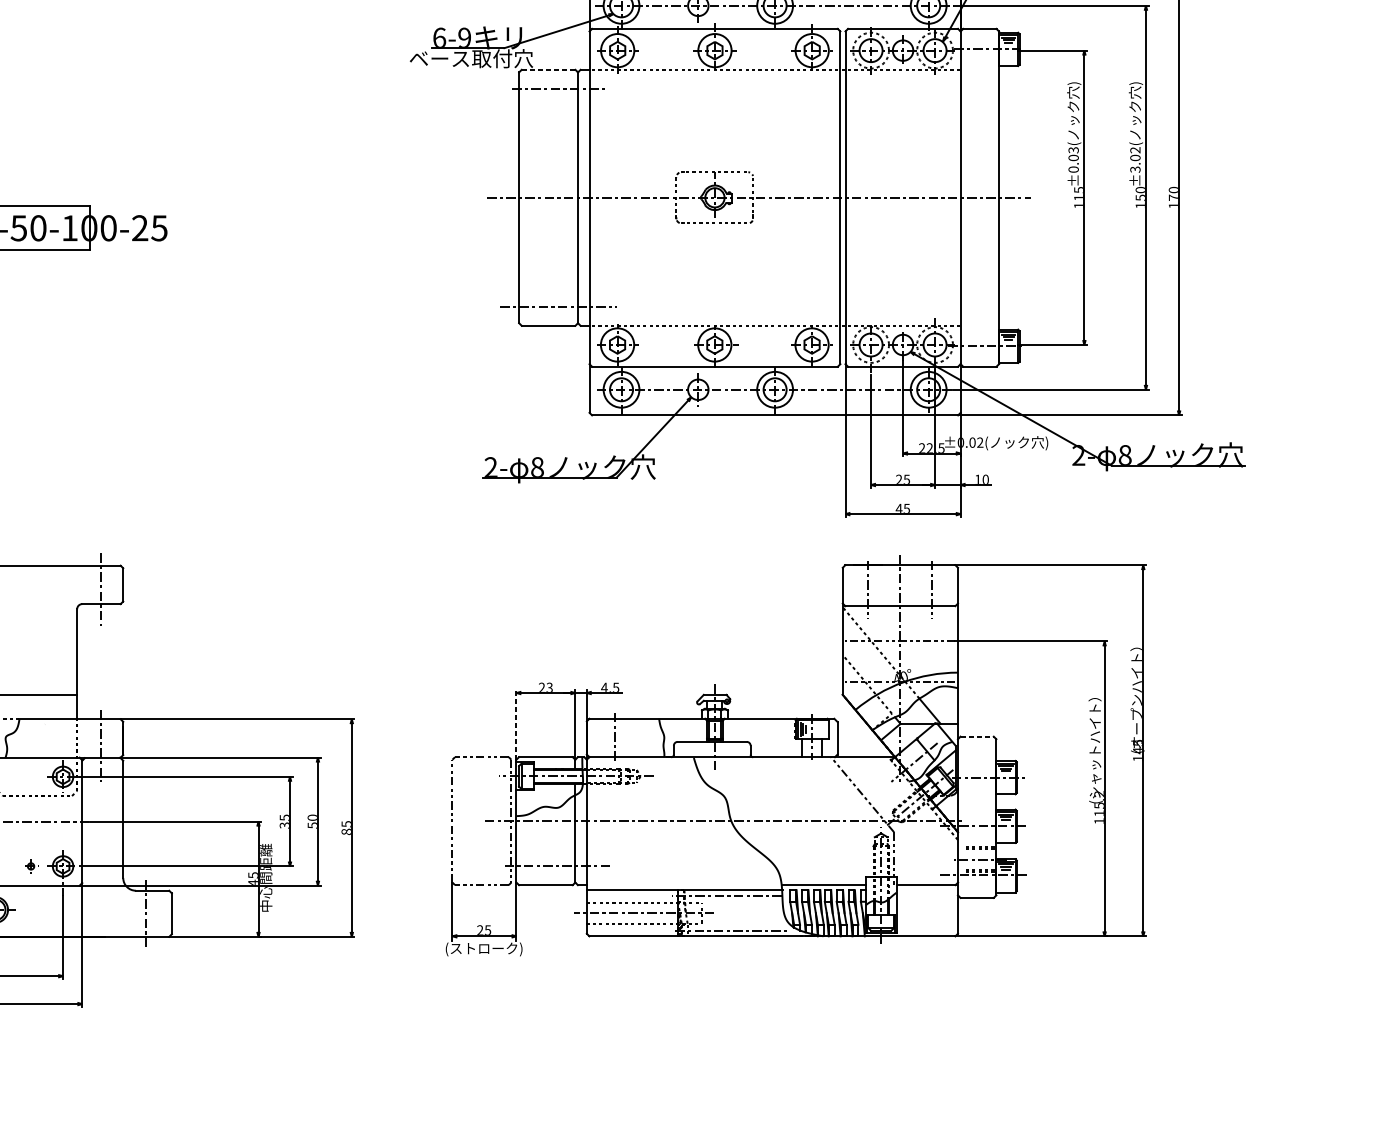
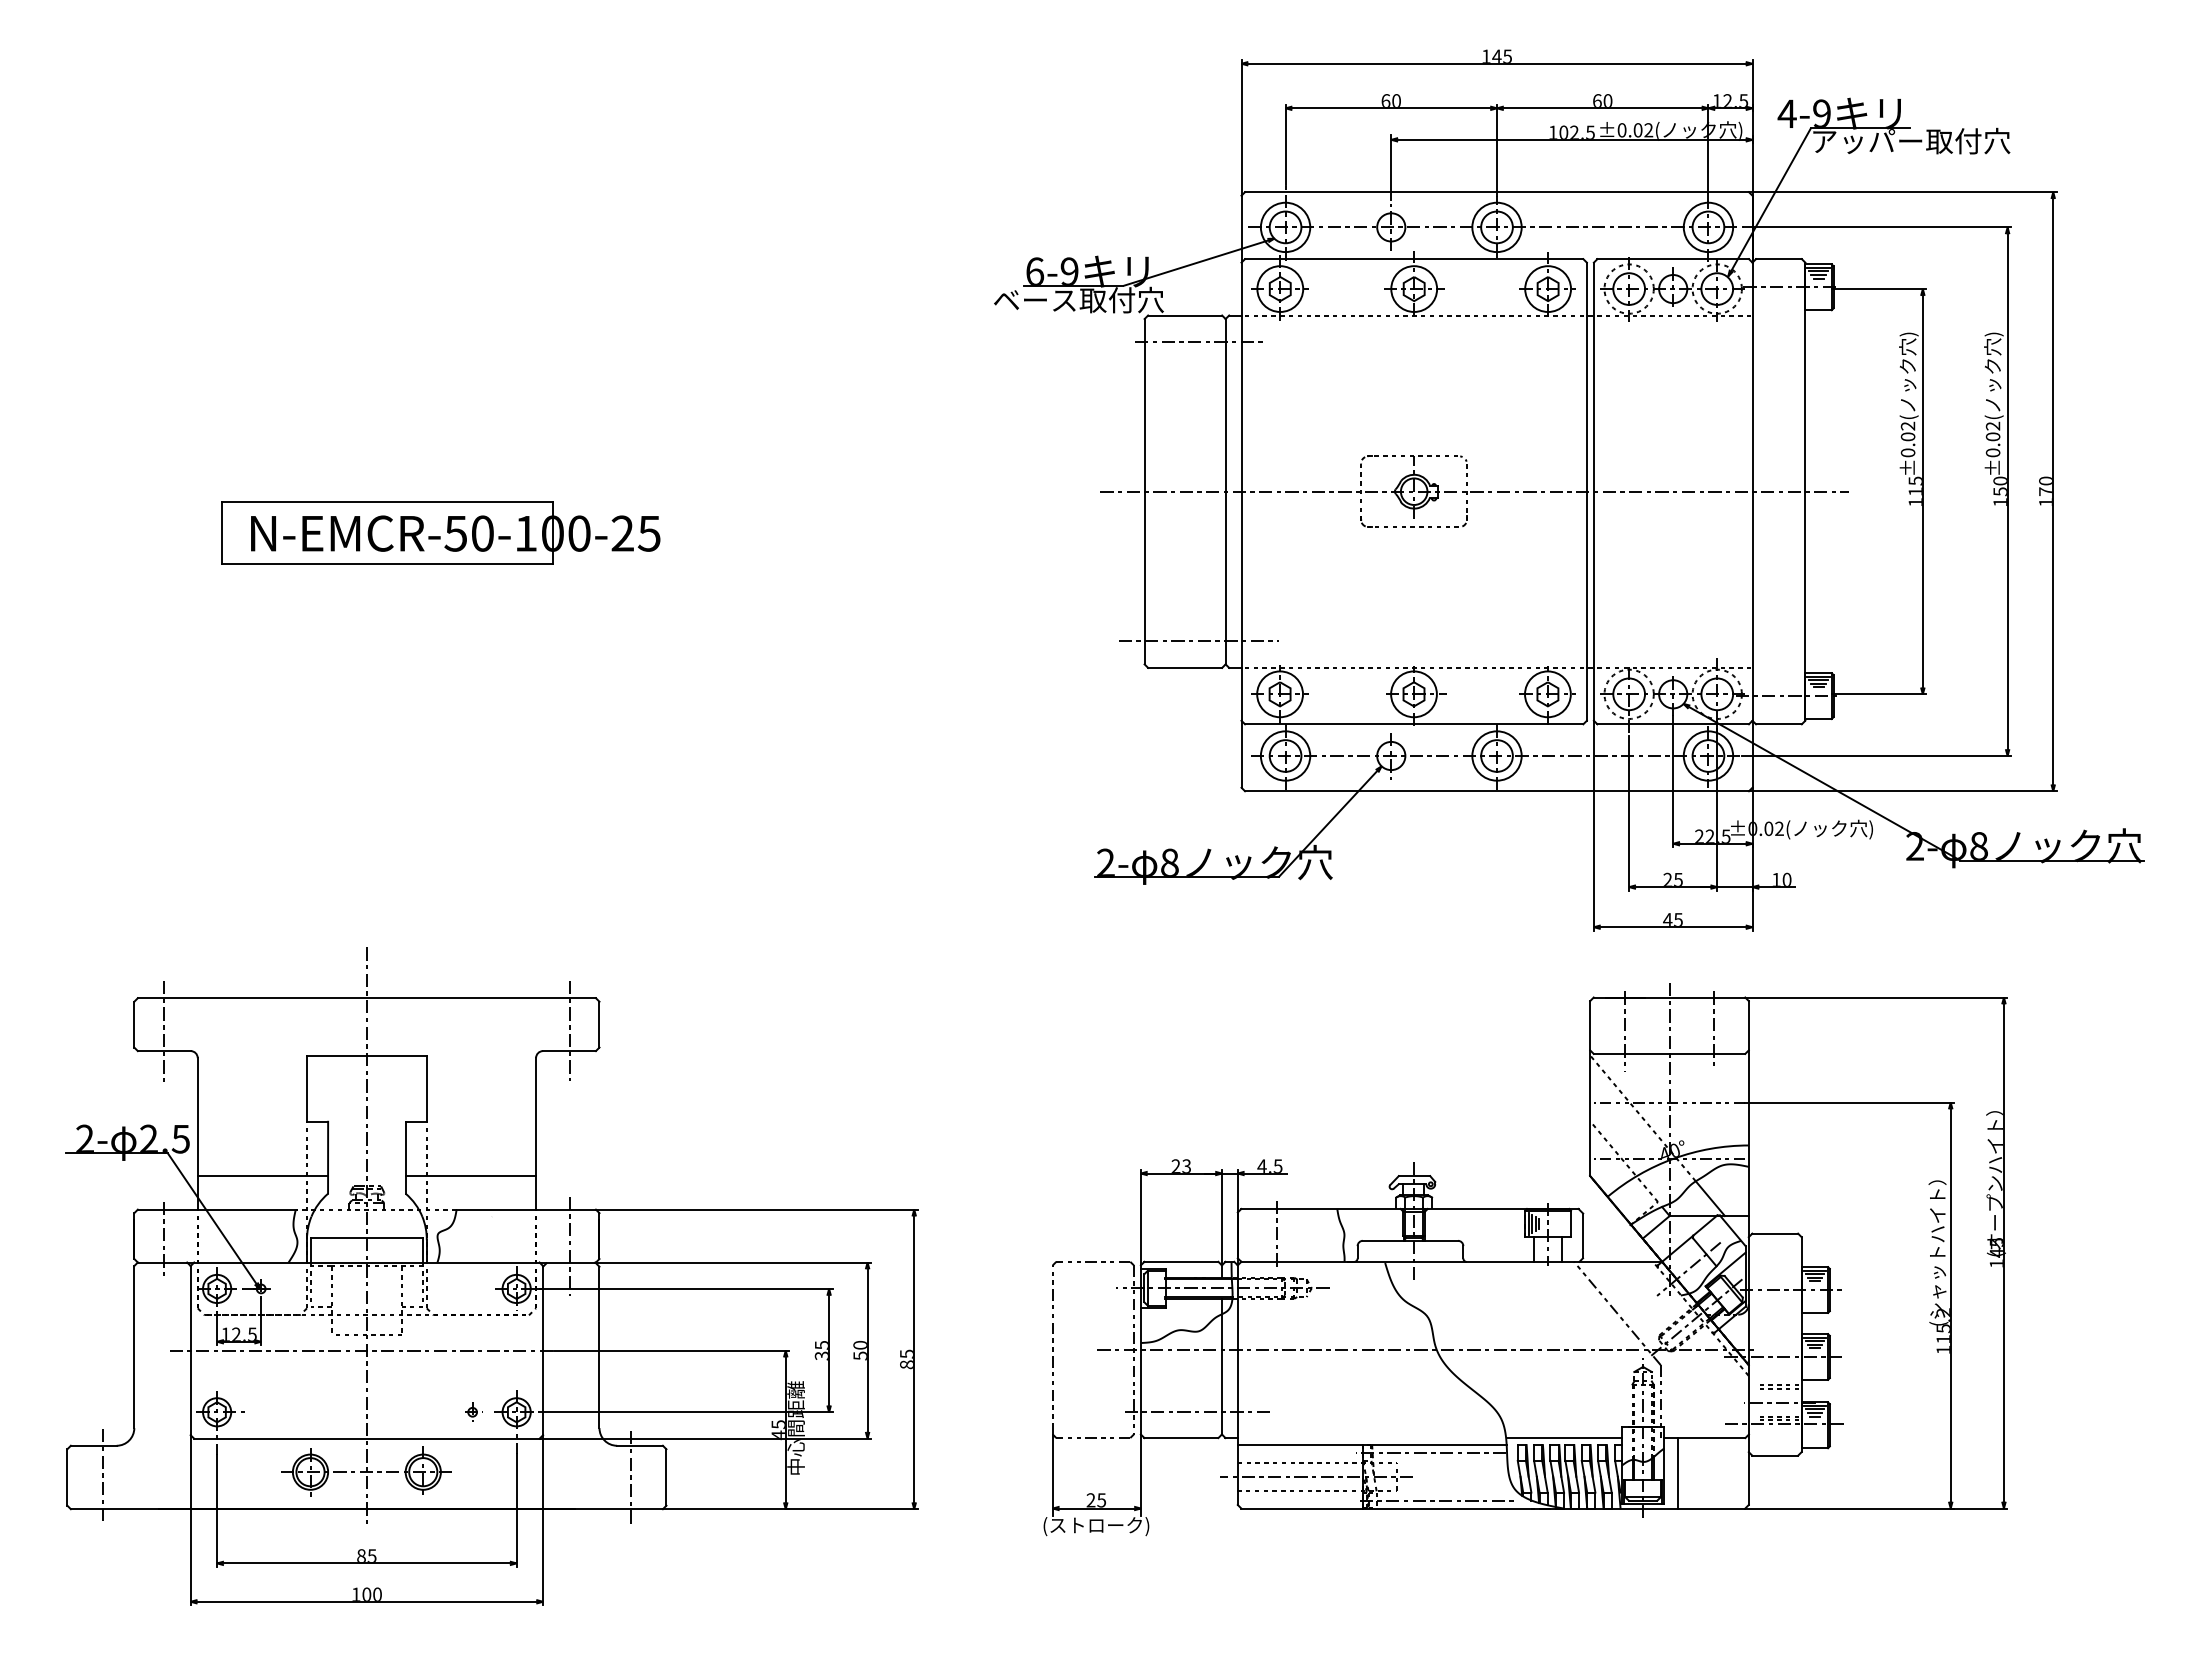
line: (548, 69) -> (1185, 315), dashed -> solid
text: (1073, 149) -> (1908, 425), ±0.03( -> ±0.02(
text: (1135, 169) -> (1993, 452), ±3.02( -> ±0.02(
line: (516, 724) -> (1140, 1217), dashed -> solid
line: (977, 736) -> (1775, 1233), dashed -> solid
line: (906, 910) -> (1678, 1473), added

